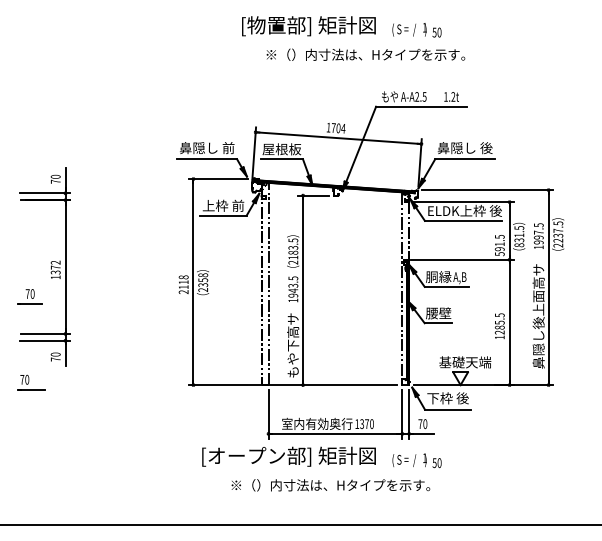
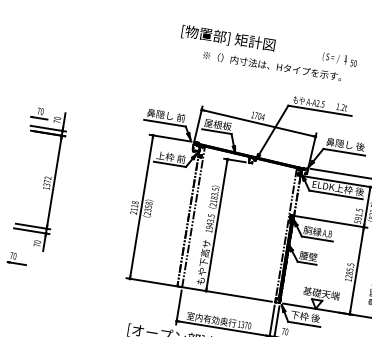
text: (308, 26) -> (228, 38), moved
text: (416, 30) -> (339, 59), moved
text: (365, 54) -> (272, 65), moved
part: (29, 296) -> (39, 113), moved

